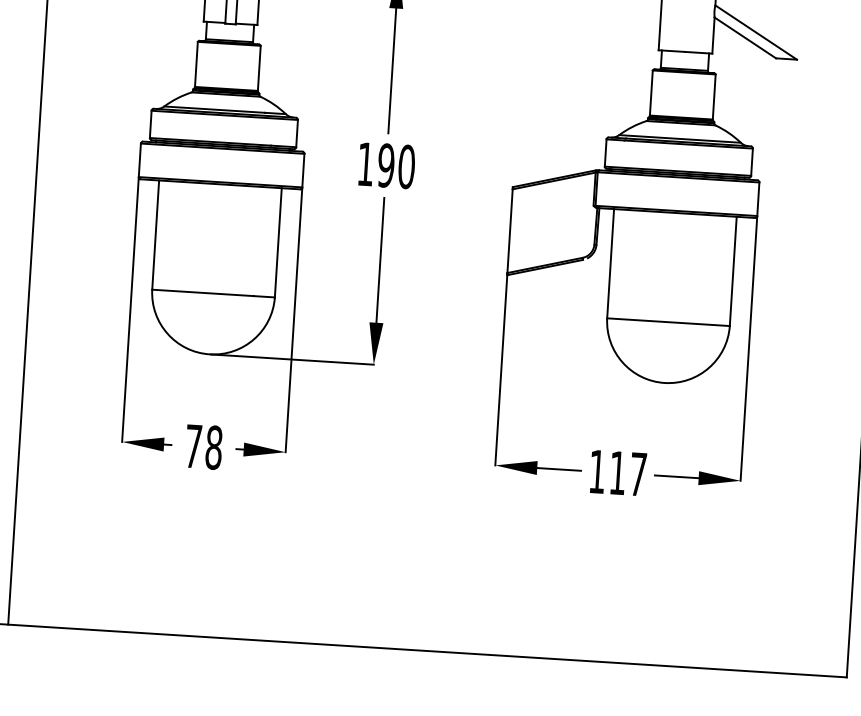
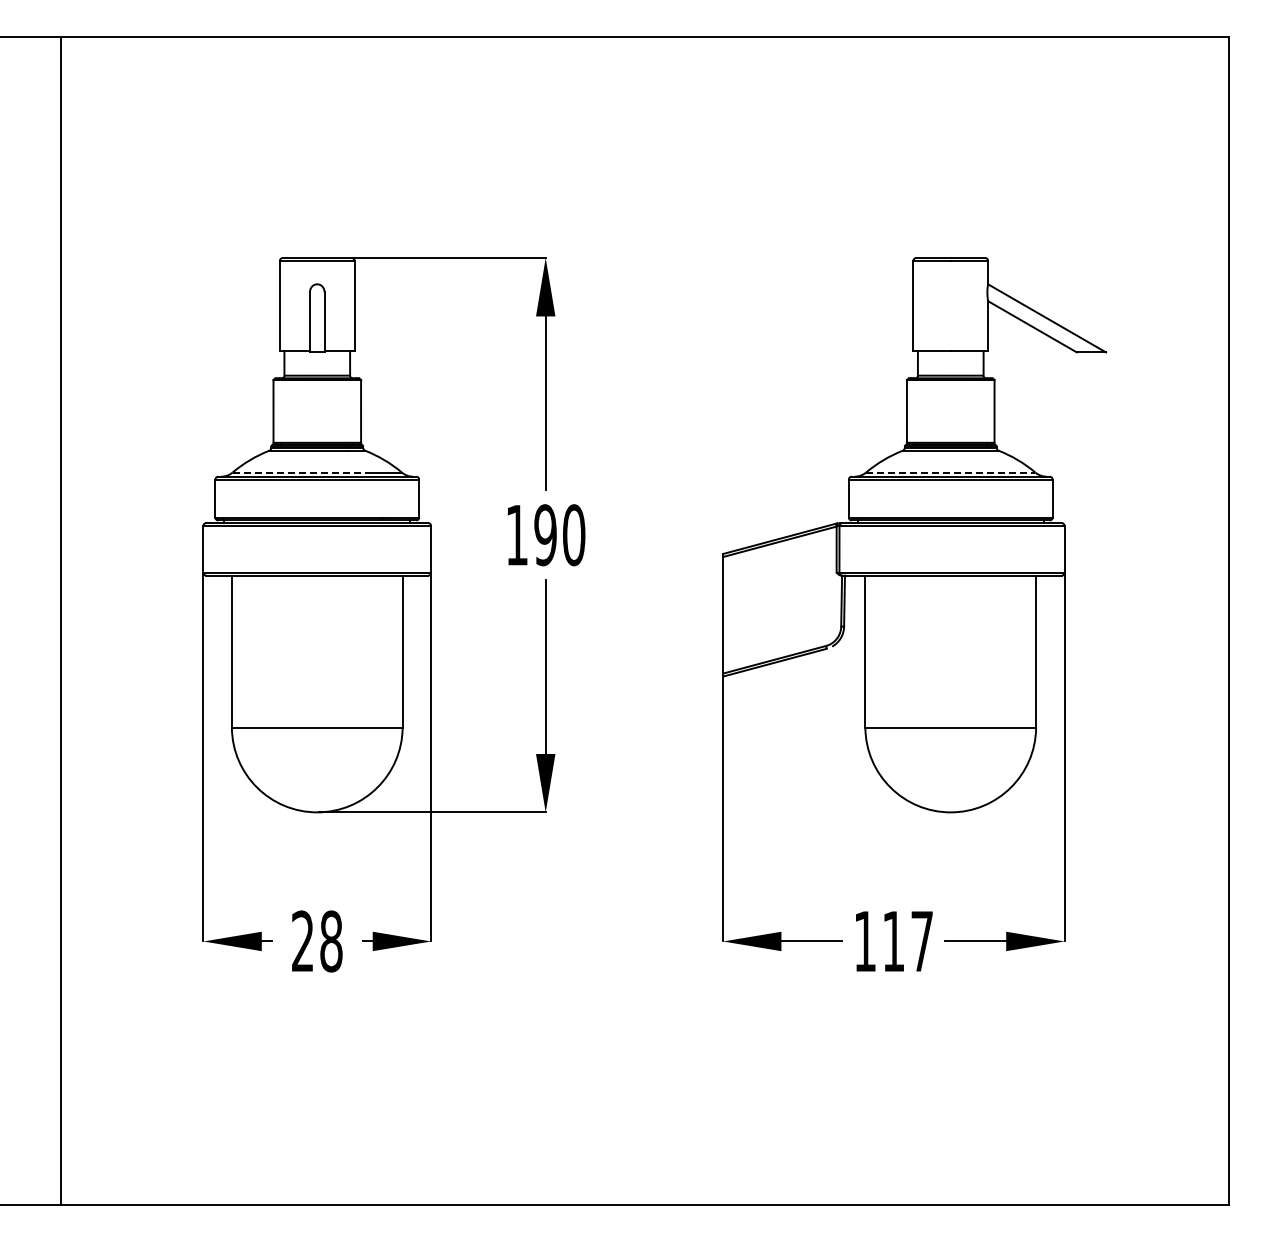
line: (215, 109) -> (303, 472), solid -> dashed
line: (679, 138) -> (950, 472), solid -> dashed
text: (193, 445) -> (302, 940), 78 -> 28

